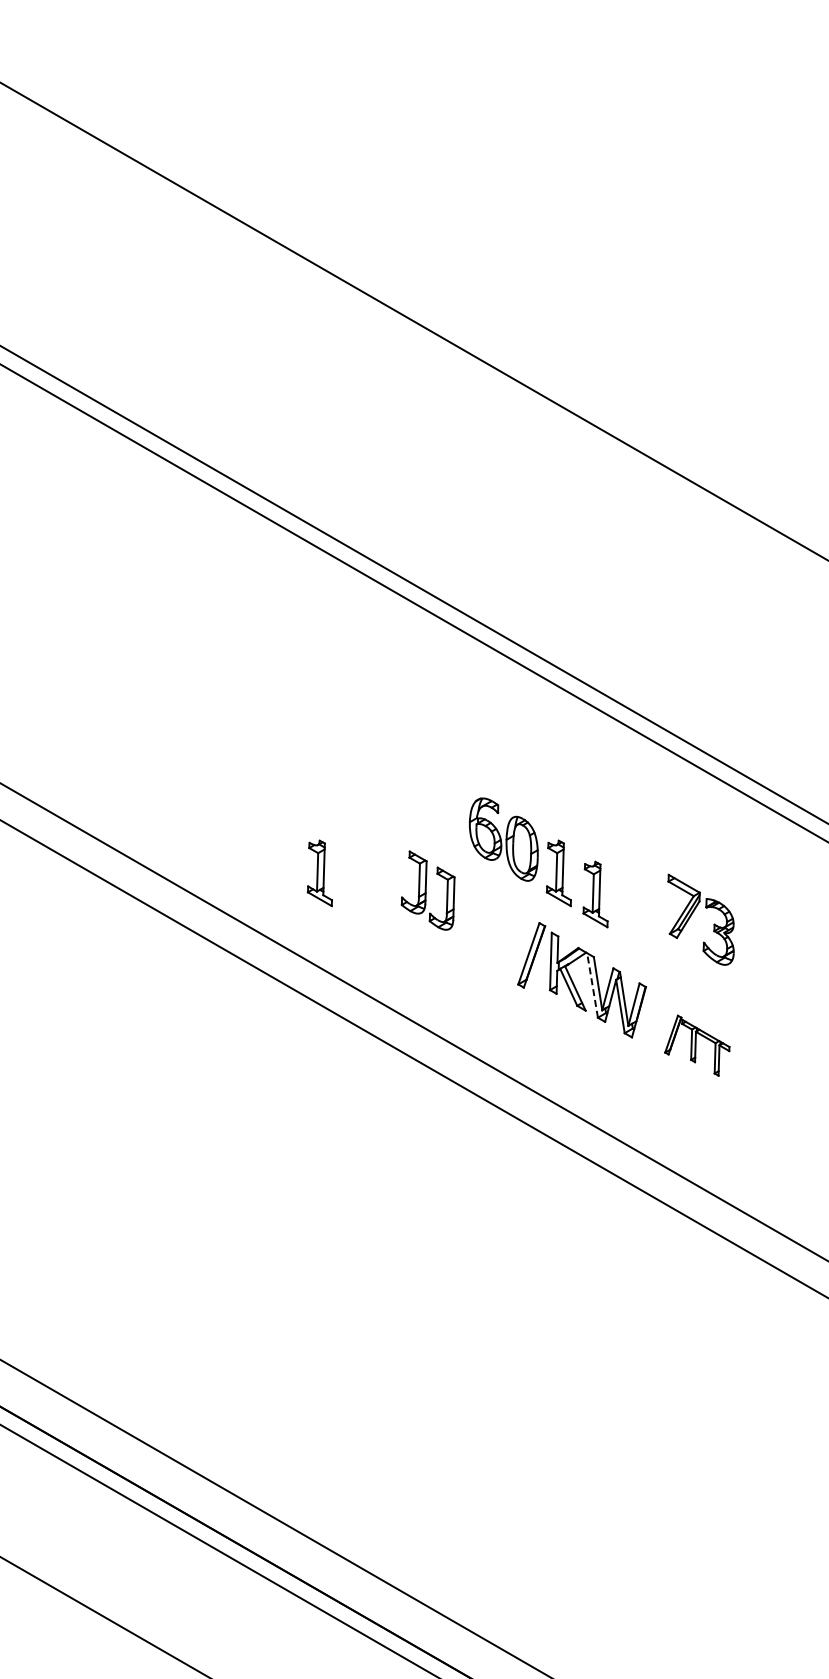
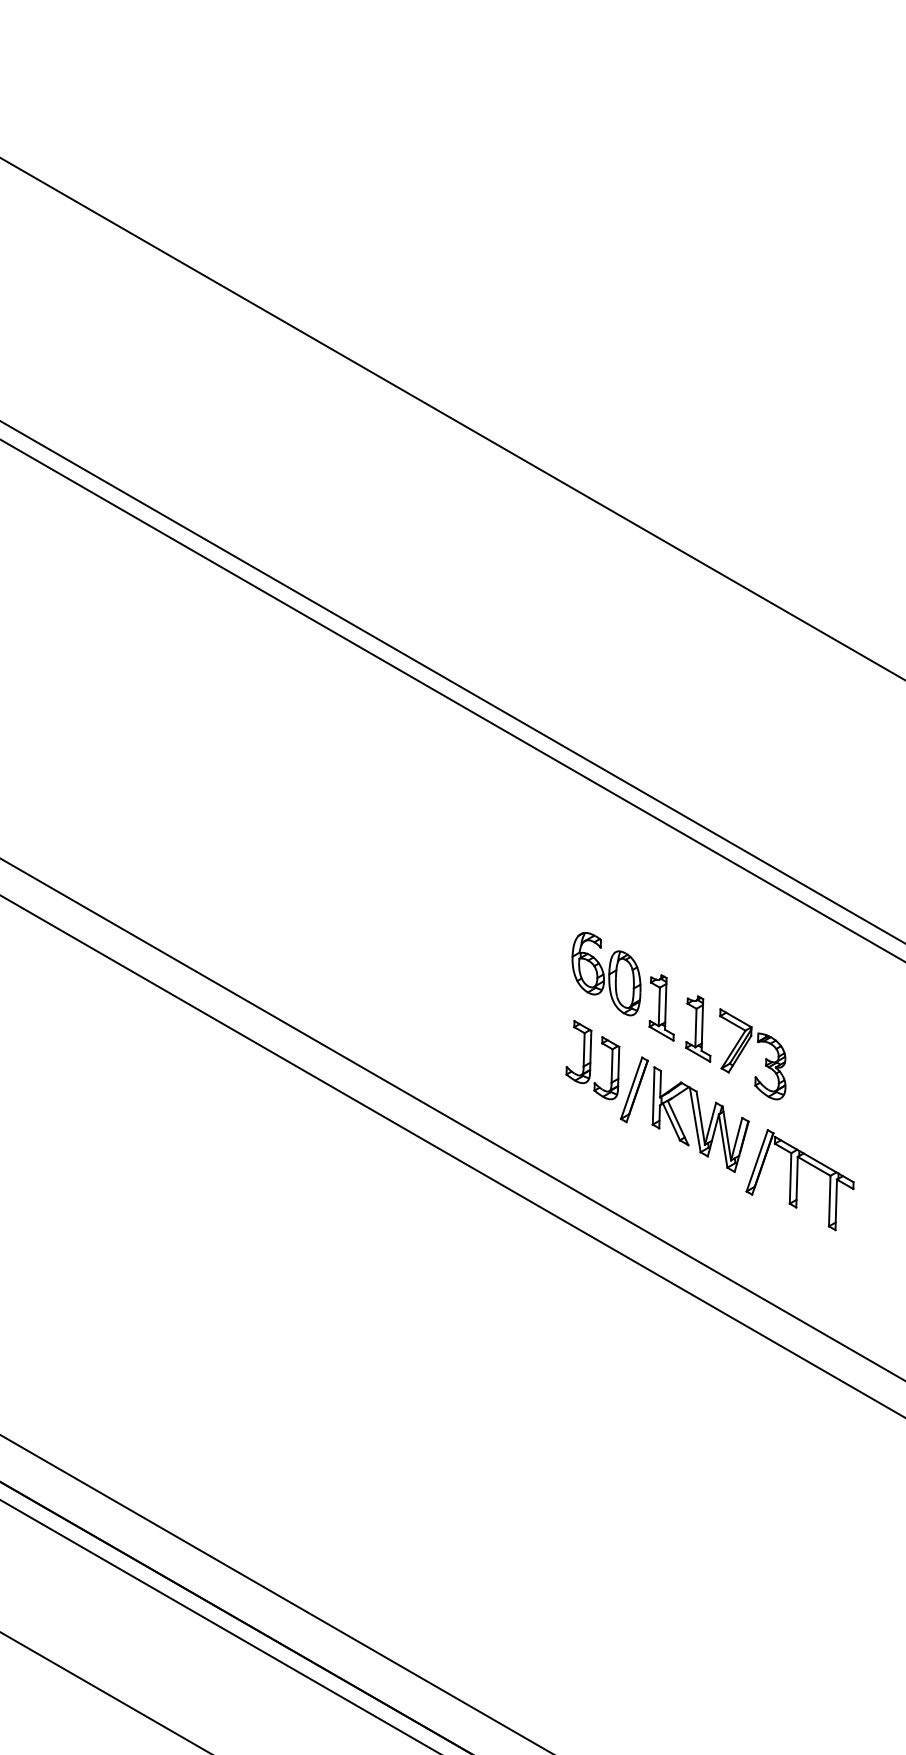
part: (319, 872) -> (422, 1007), removed
part: (427, 890) -> (592, 1060), moved
part: (691, 915) -> (743, 1050), moved
line: (592, 985) -> (695, 1120), dashed -> solid
part: (696, 1045) -> (799, 1180), size x1.67

